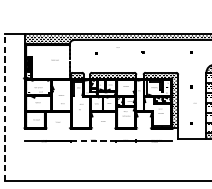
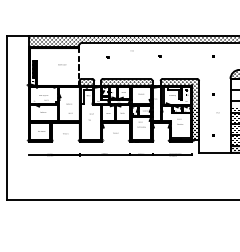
line: (5, 107) -> (6, 117), dashed -> solid
line: (94, 140) -> (105, 154), dashed -> solid

